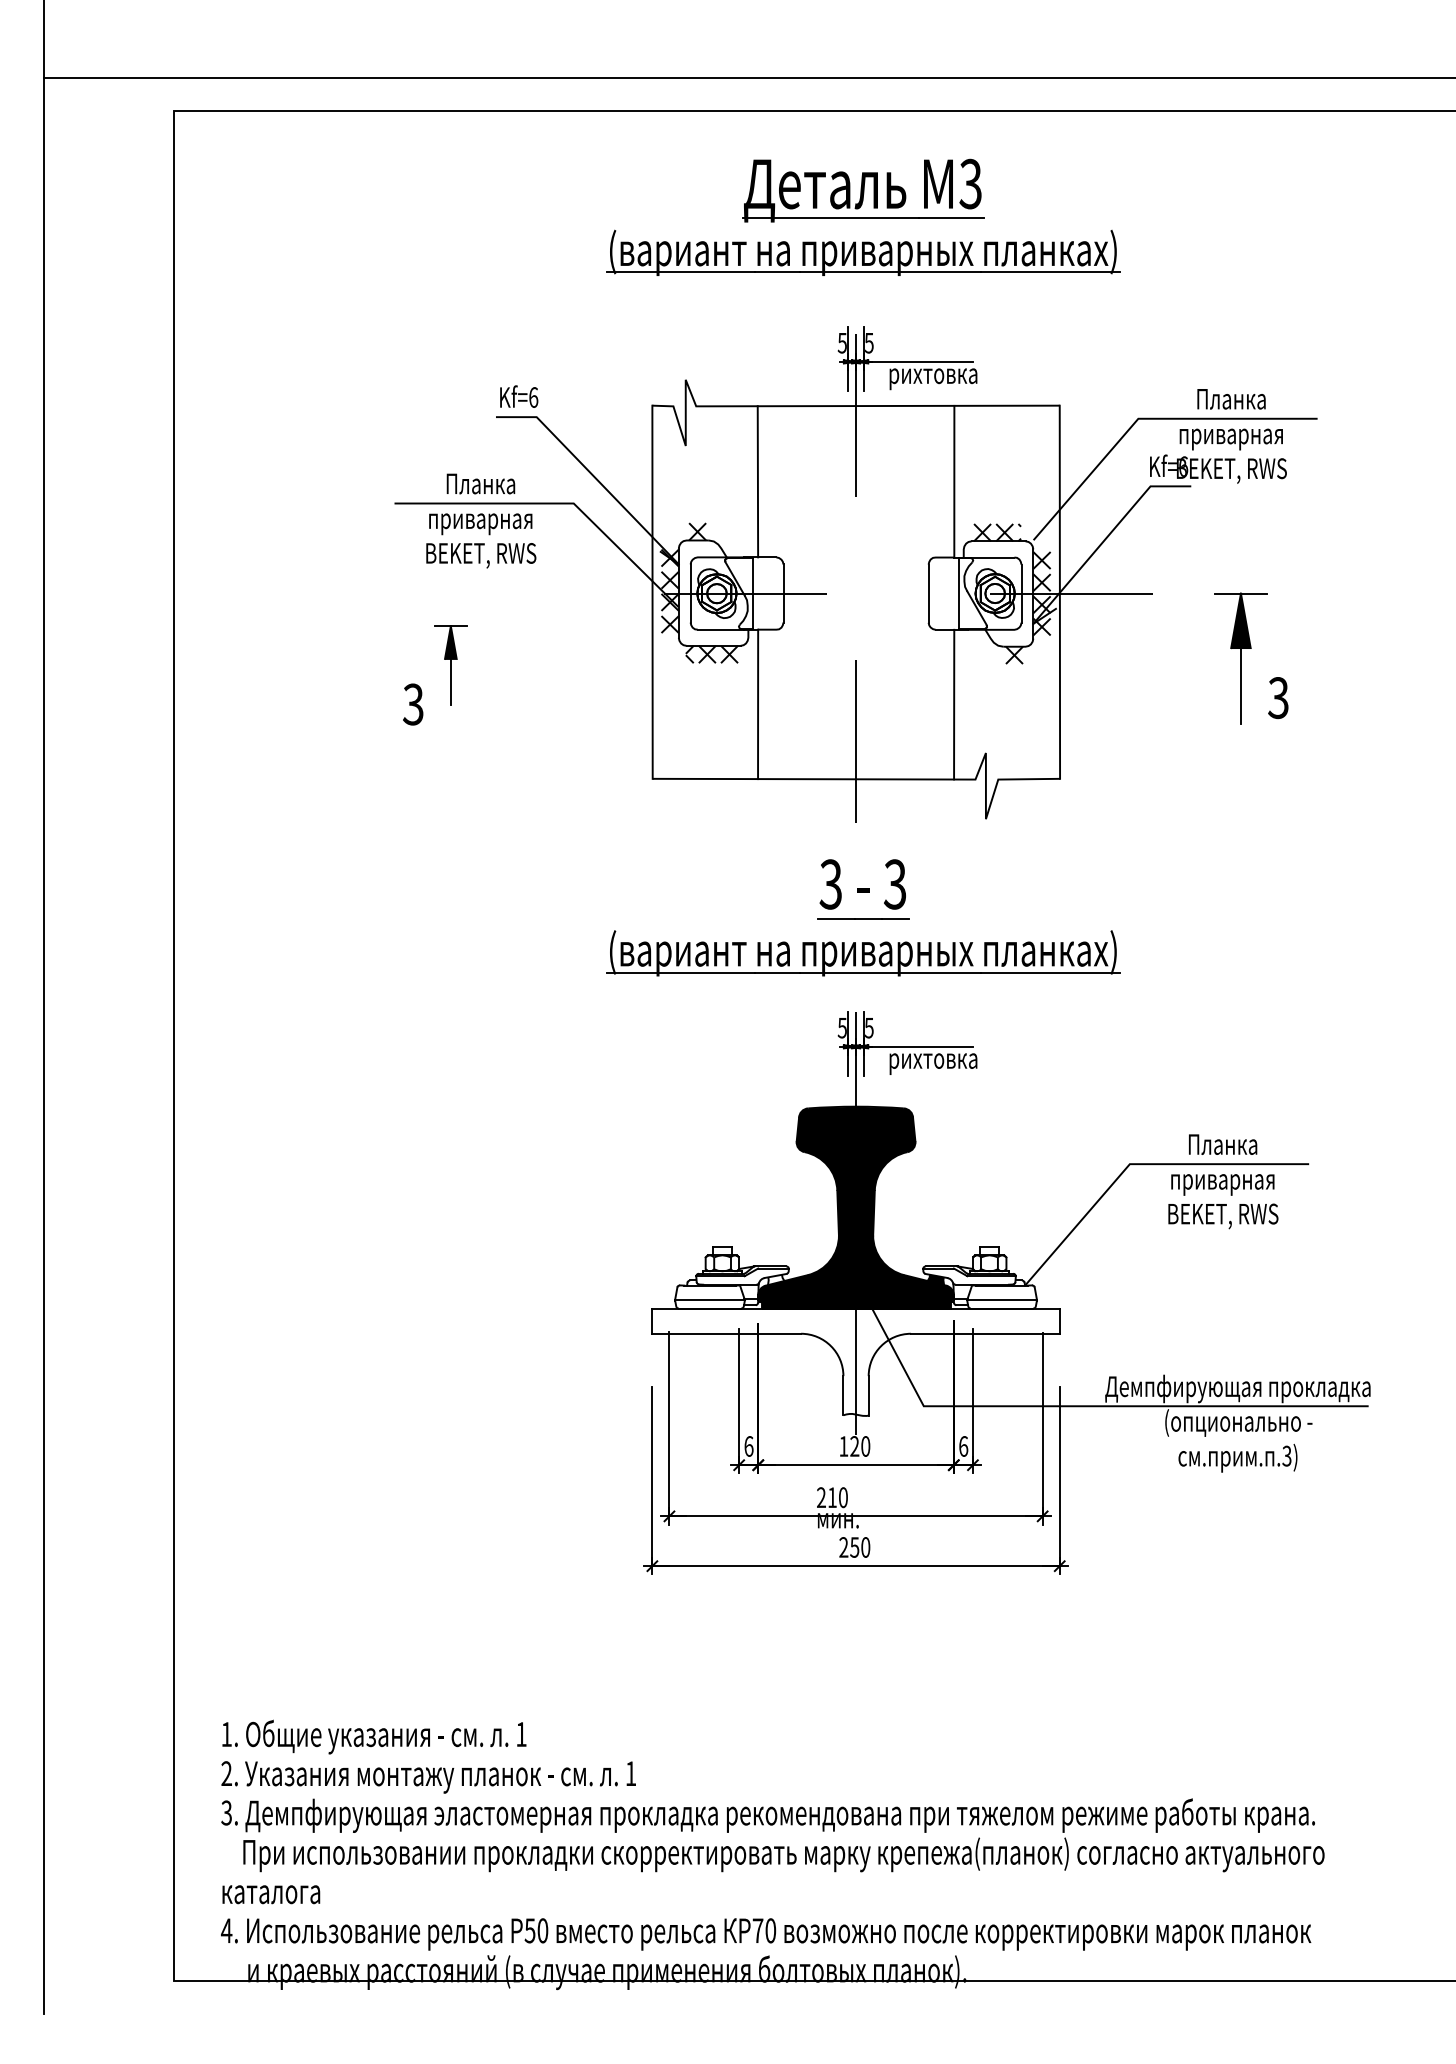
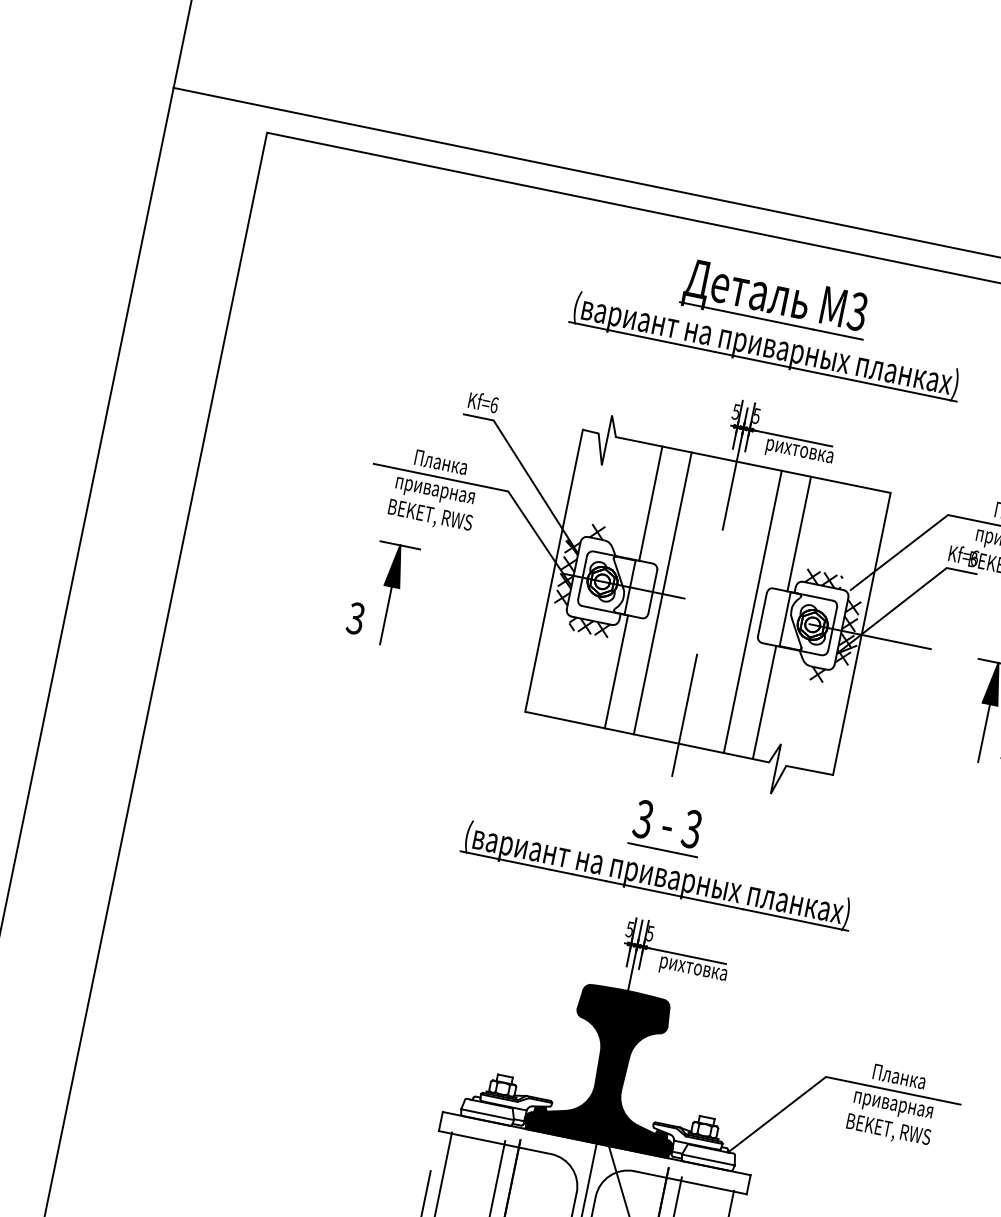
line: (796, 592) -> (662, 593), added
line: (915, 592) -> (752, 611), added
part: (450, 665) -> (390, 594), size x1.67
fill: (776, 1279) -> (541, 1109), added

